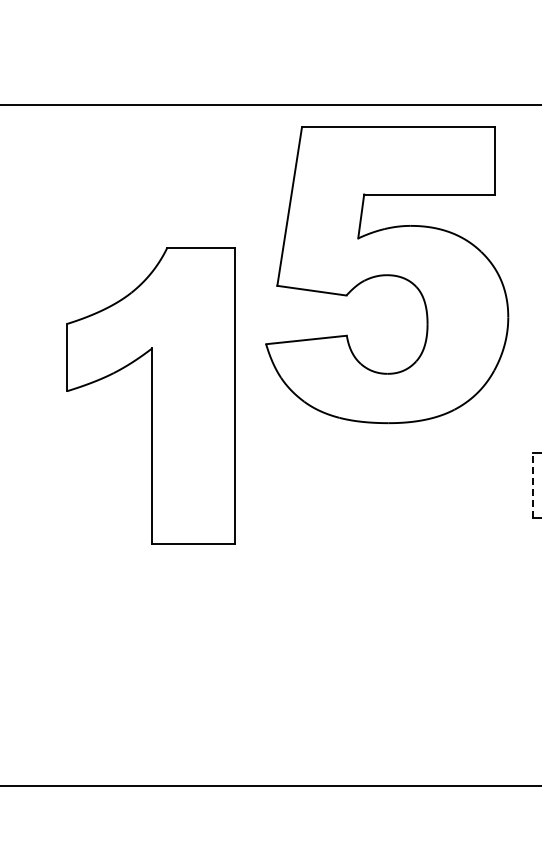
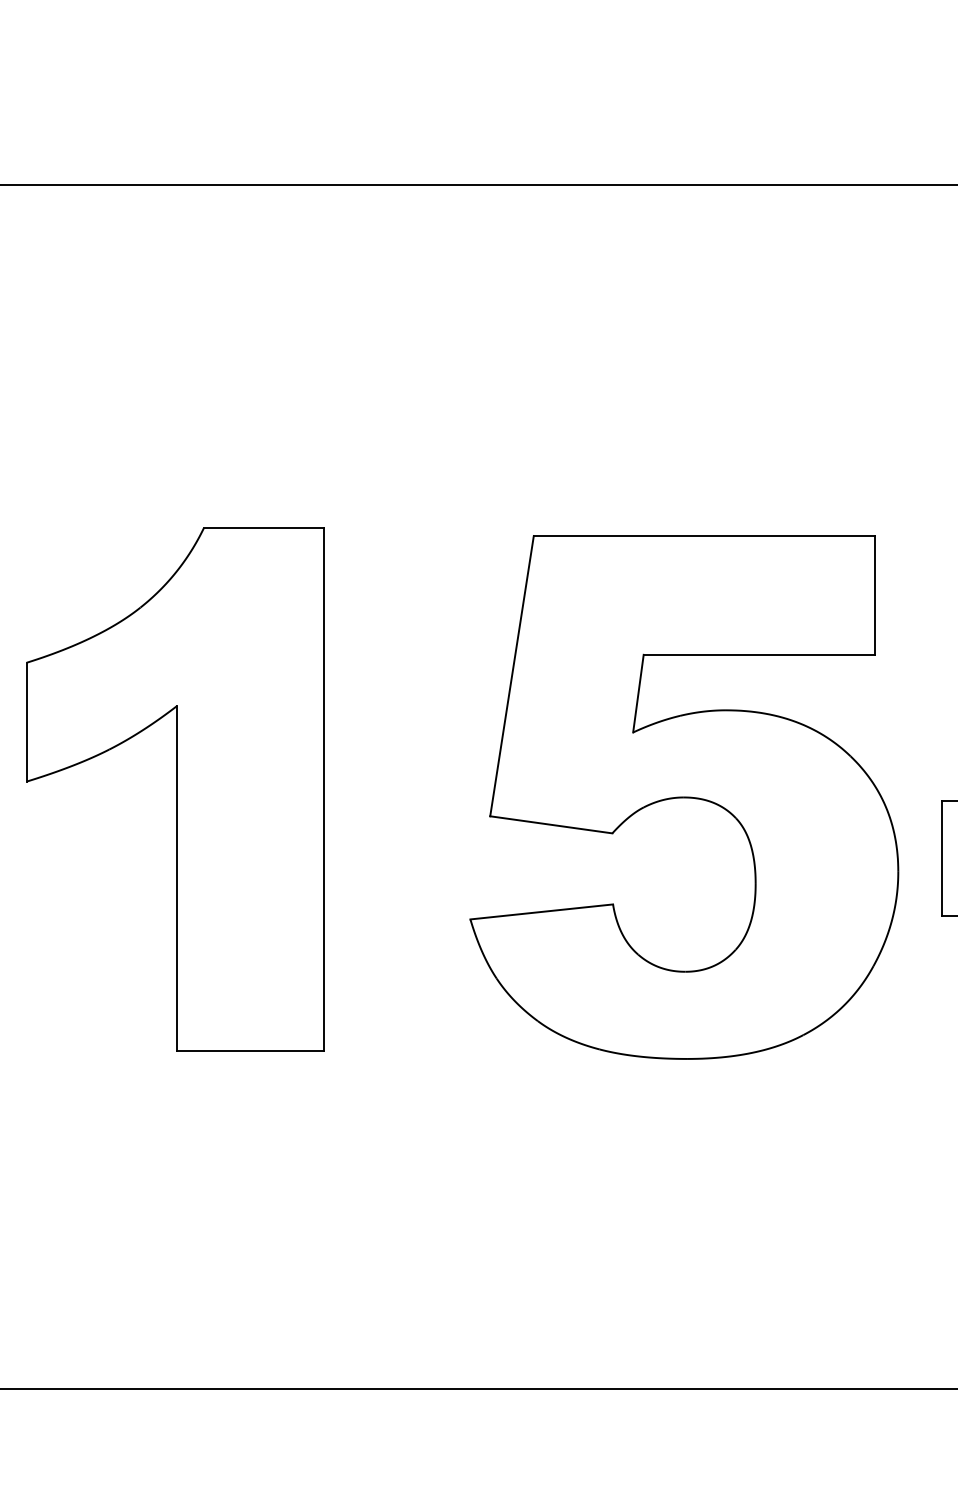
part: (387, 275) -> (684, 797), moved
part: (150, 395) -> (174, 789), moved
line: (532, 485) -> (941, 858), dashed -> solid

